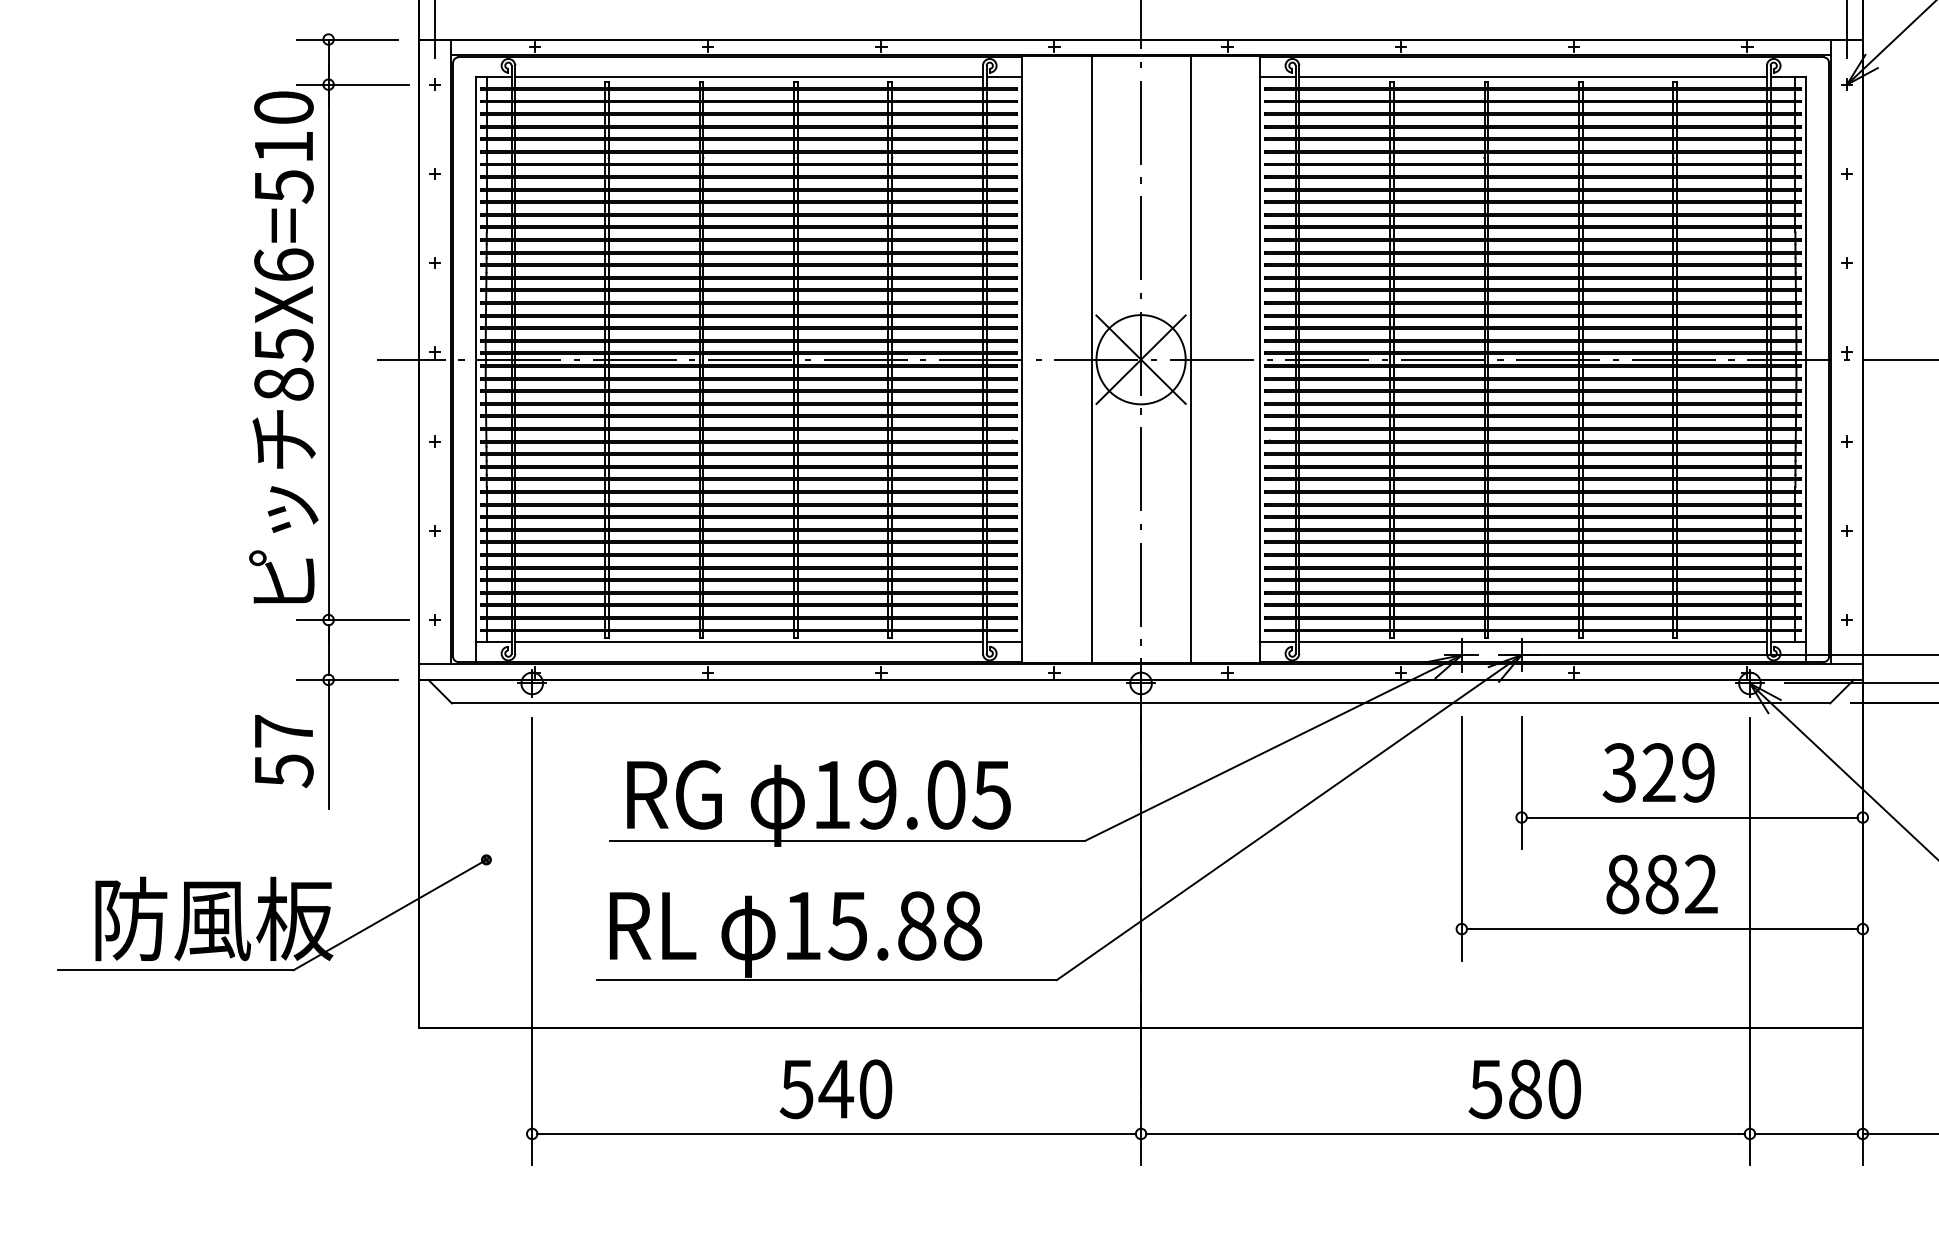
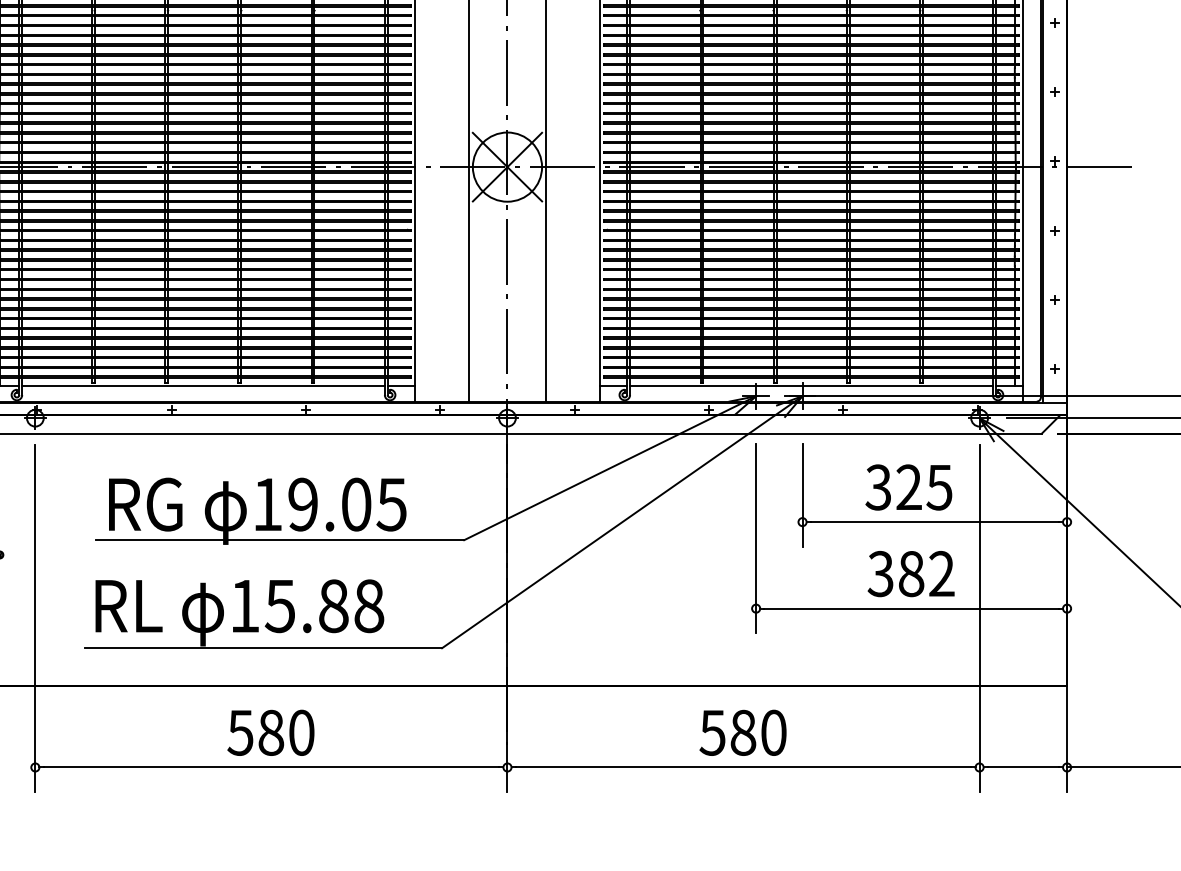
text: (1697, 772) -> (938, 487), 329 -> 325
text: (1622, 884) -> (880, 574), 882 -> 382
text: (836, 1089) -> (271, 733), 540 -> 580
text: (1524, 1089) -> (742, 733), moved

